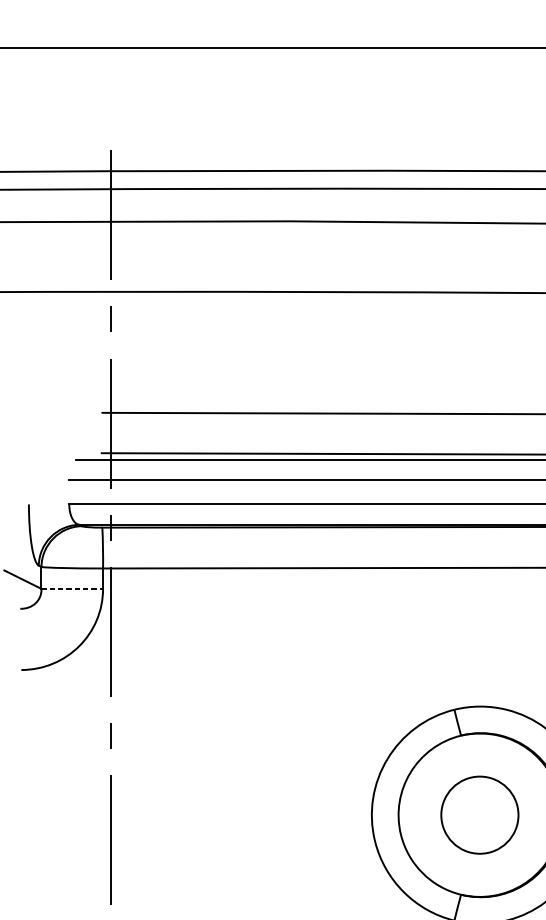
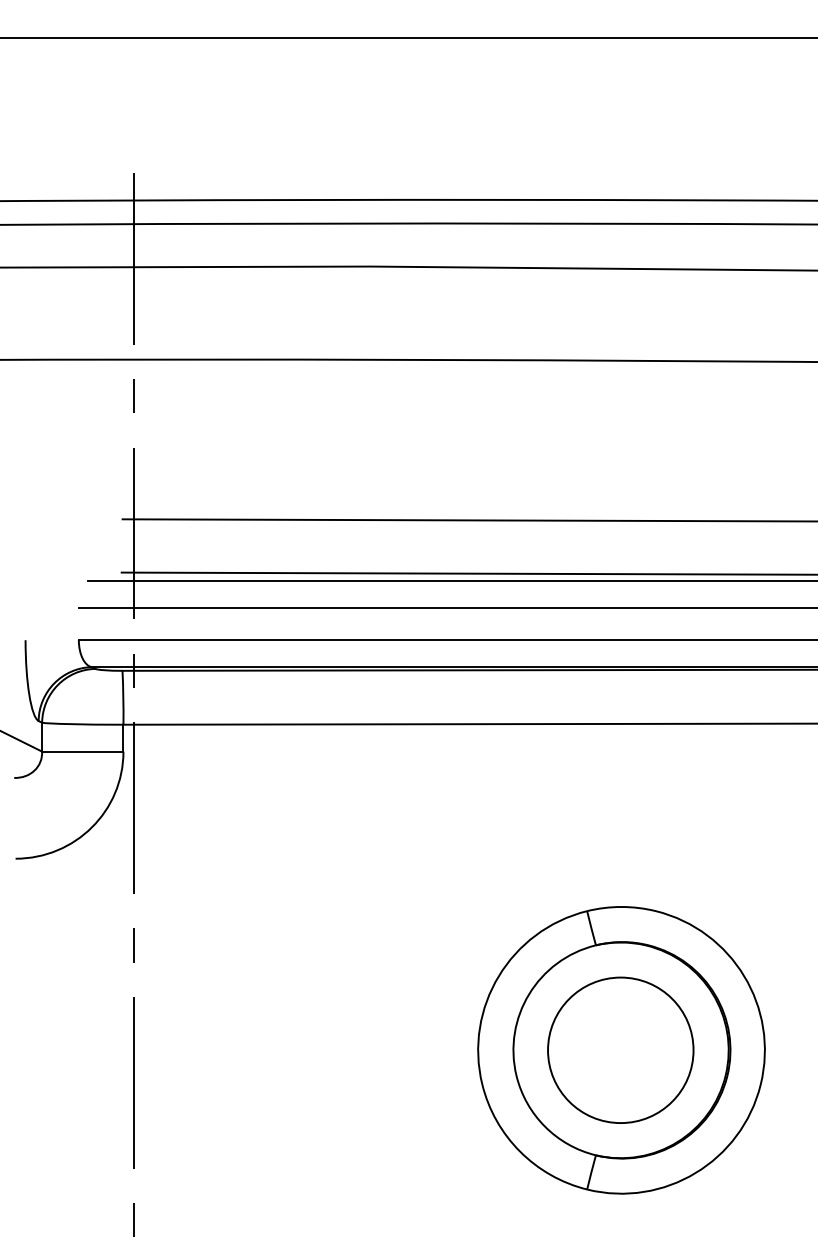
line: (72, 588) -> (82, 751), dashed -> solid
circle: (479, 815) -> (620, 1050), size x1.43

